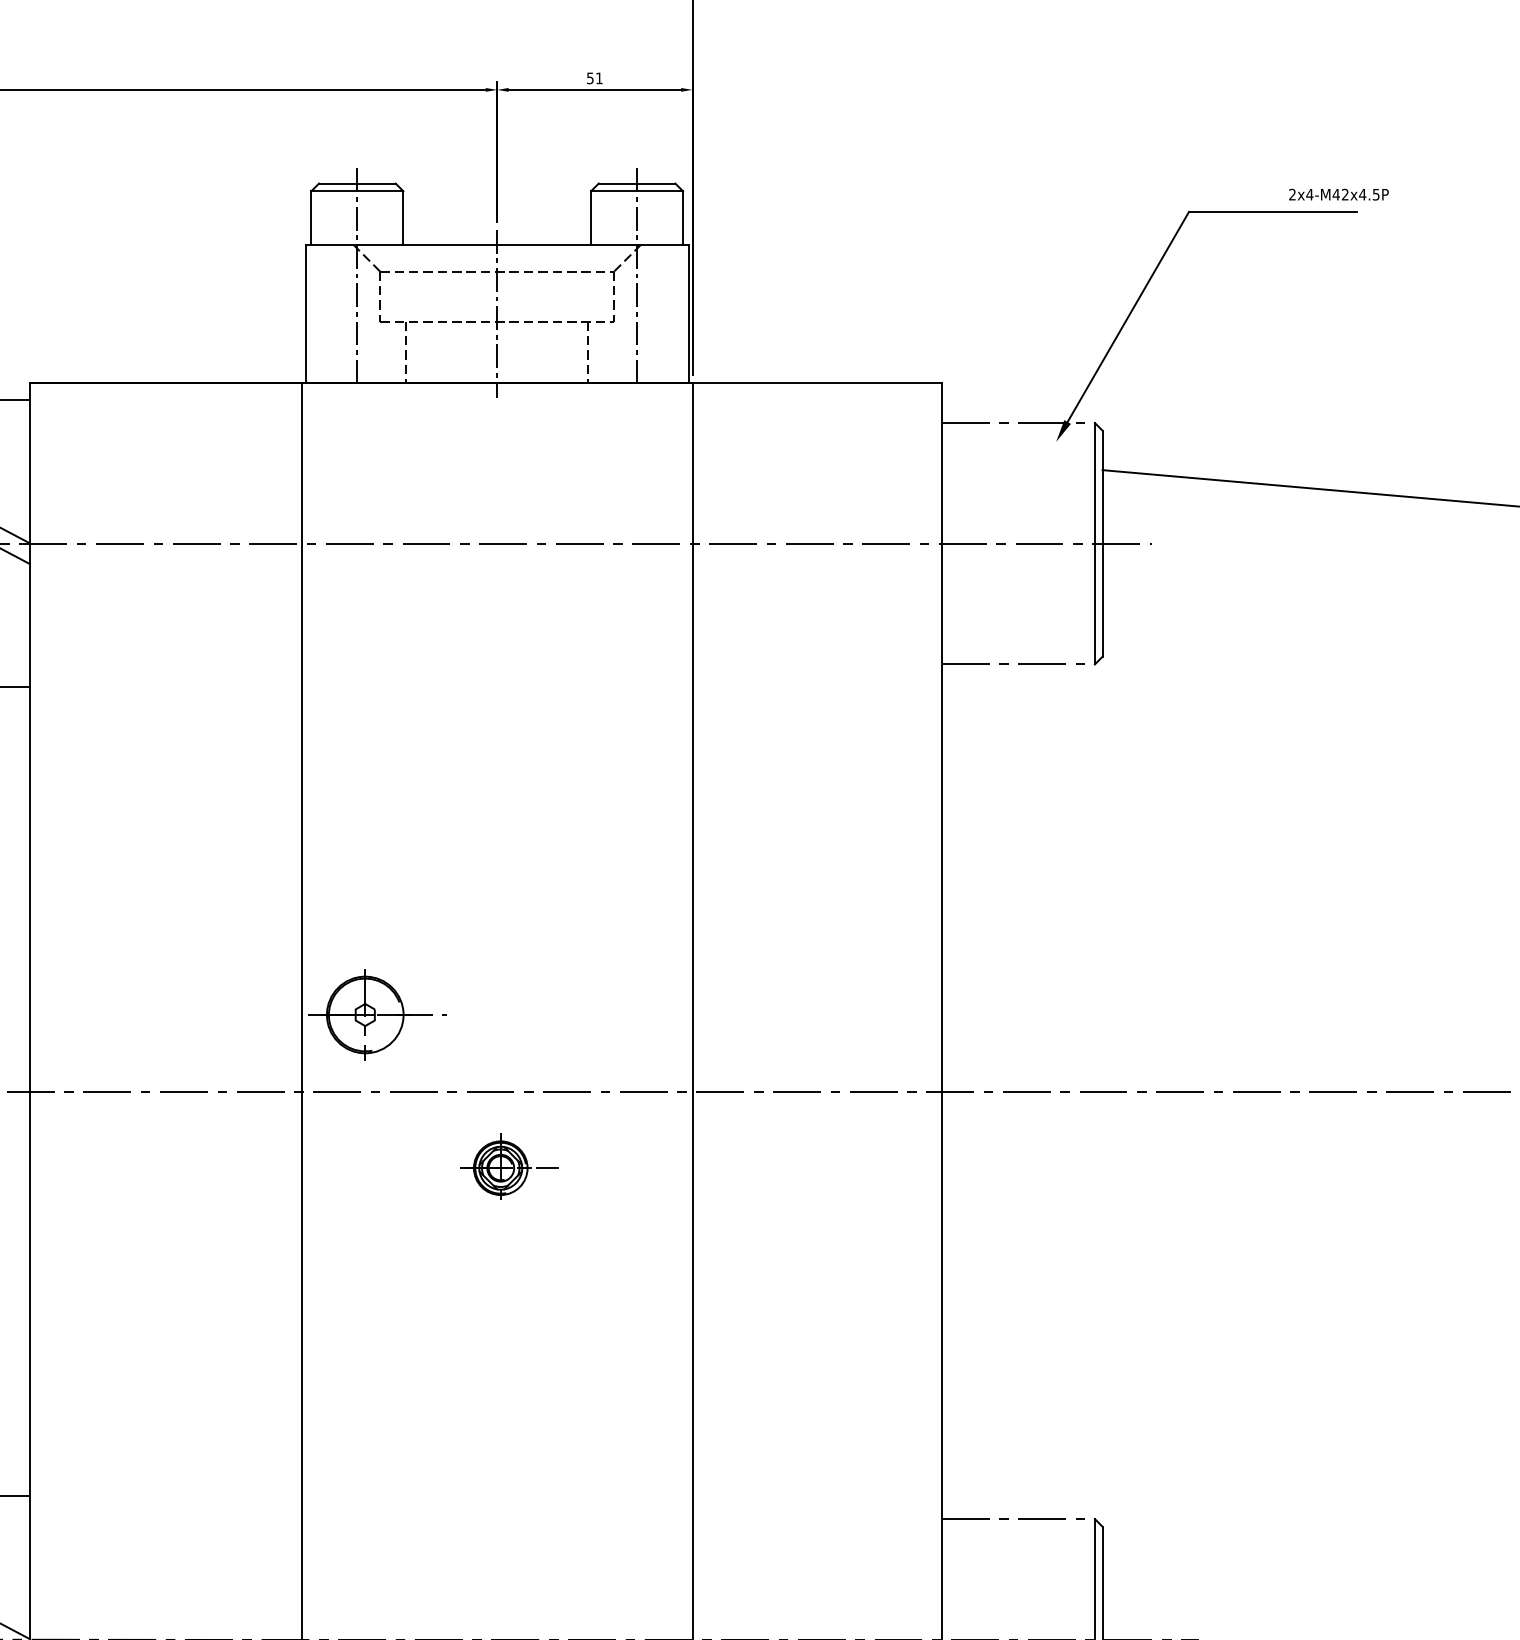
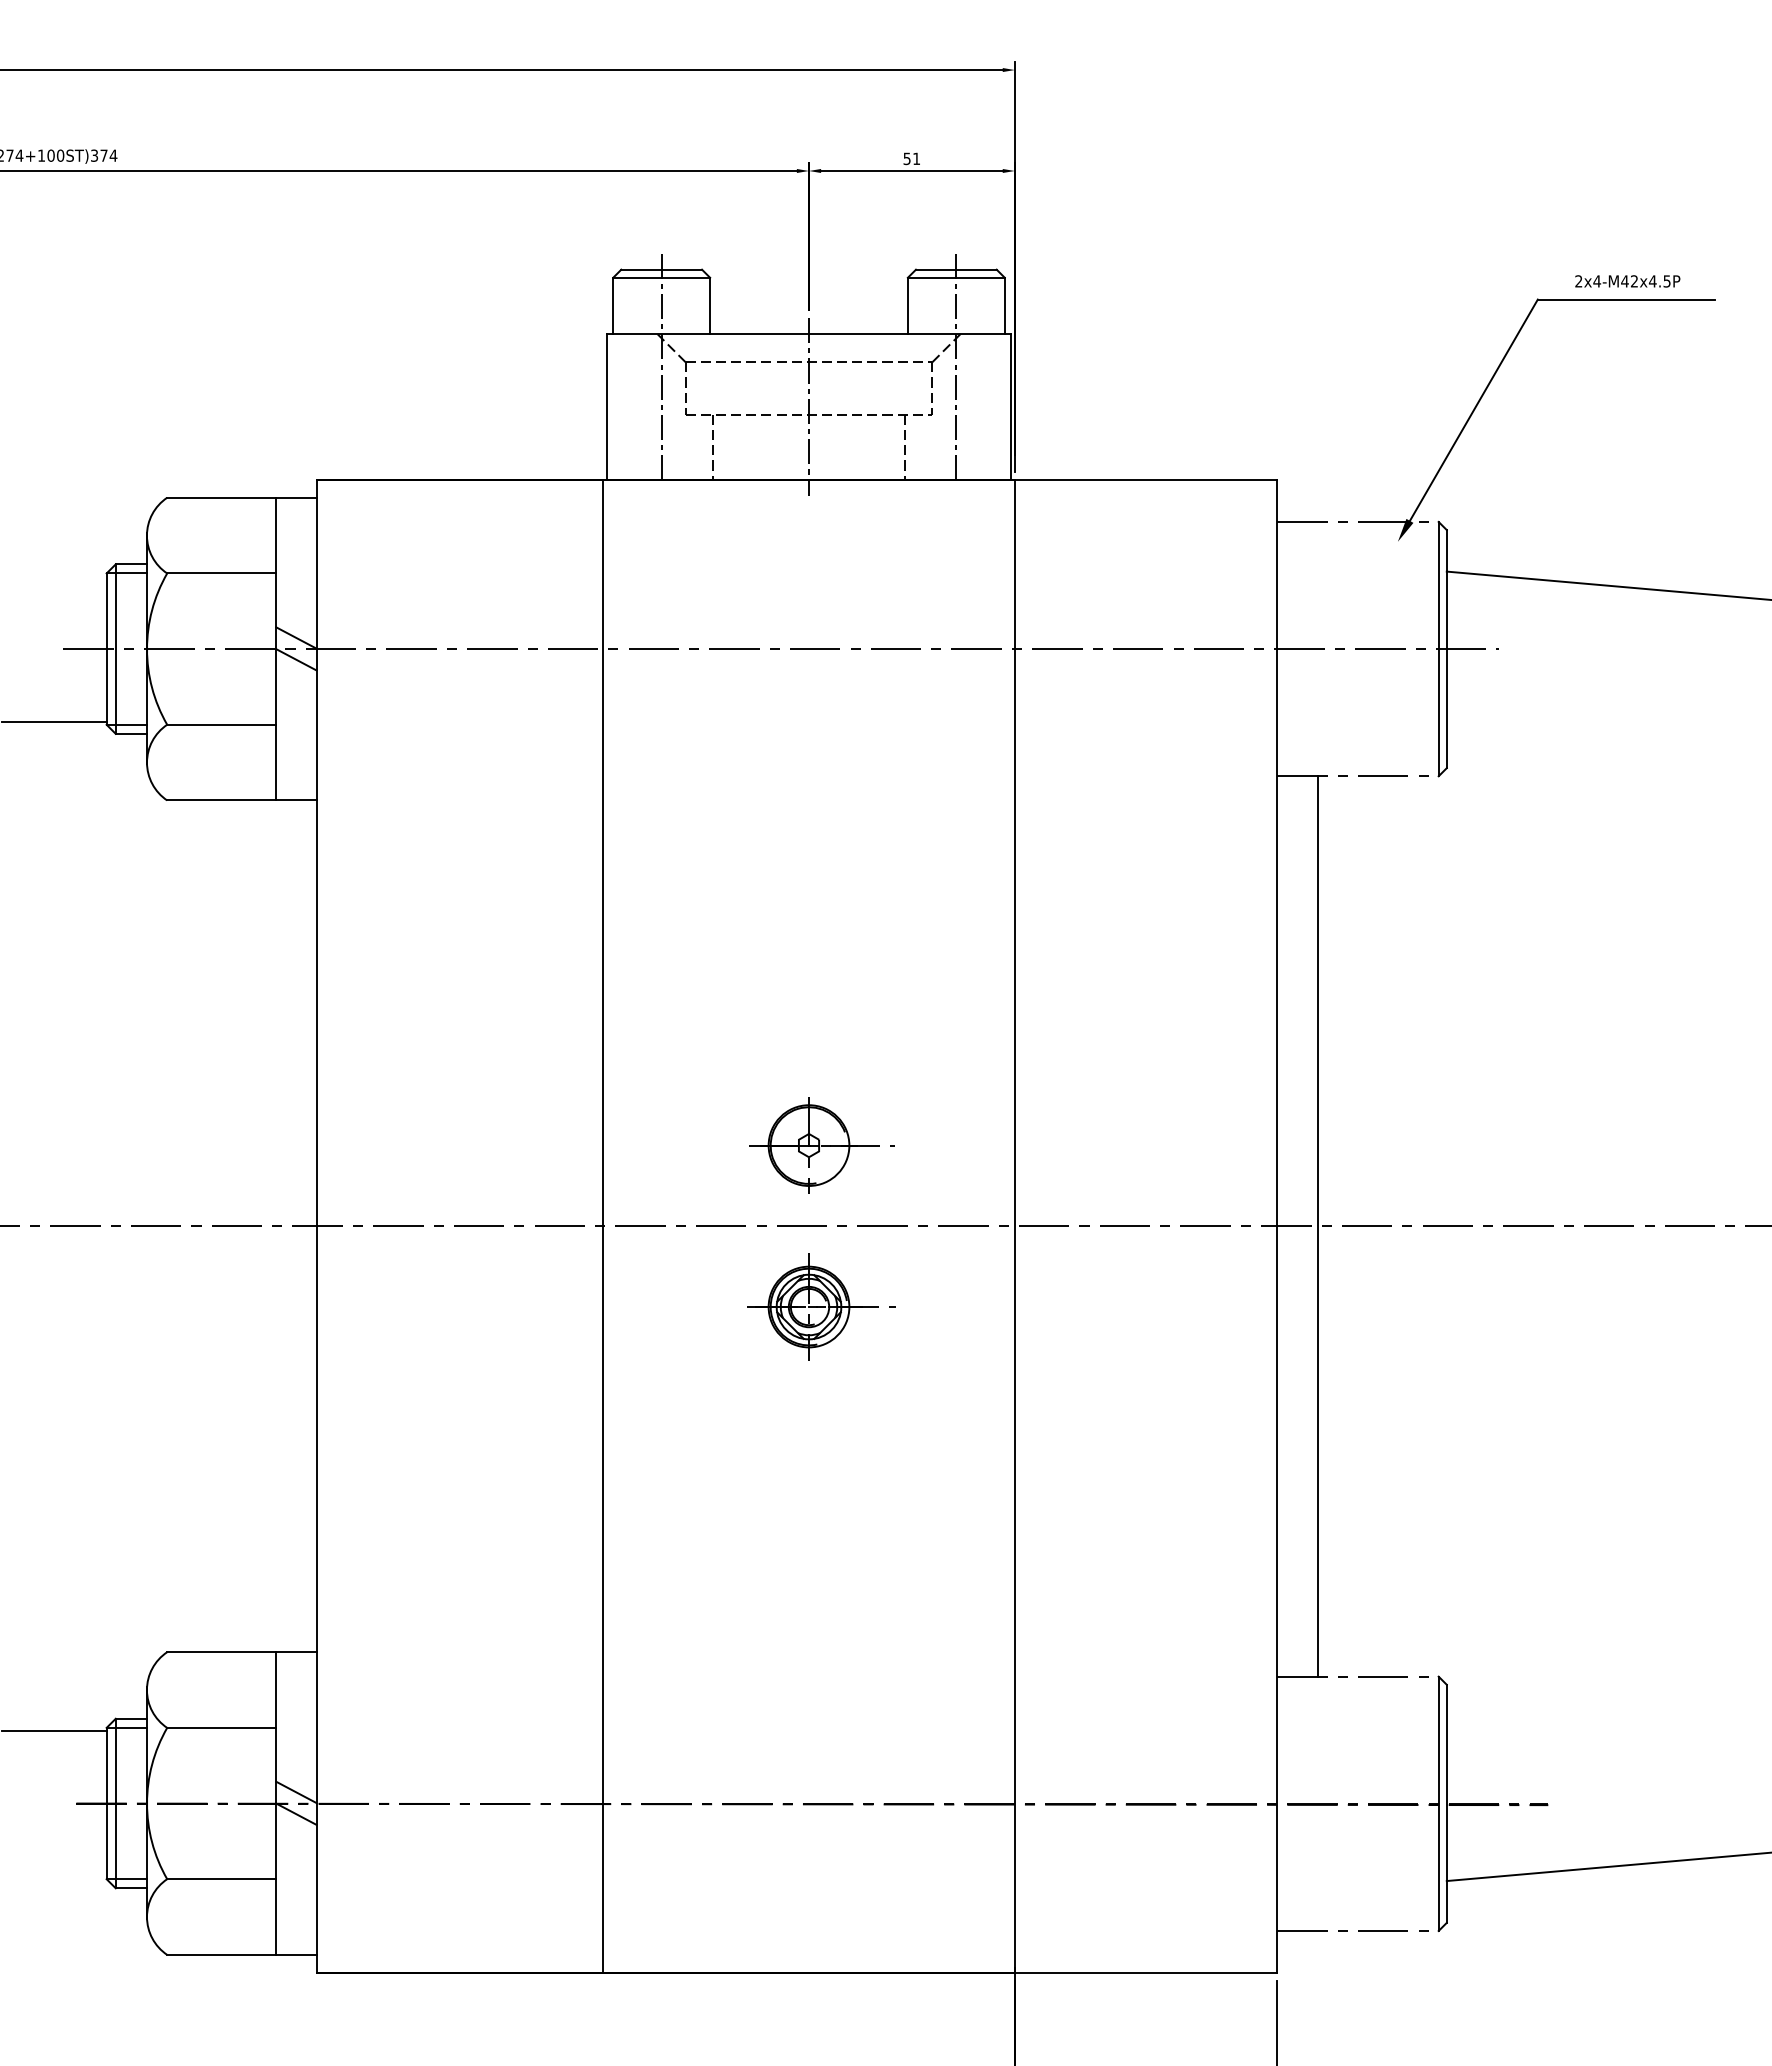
text: (1338, 194) -> (1627, 281), moved
part: (377, 1014) -> (821, 1145), moved
line: (979, 1091) -> (1317, 1226), added
part: (509, 1167) -> (821, 1306), size x1.43

